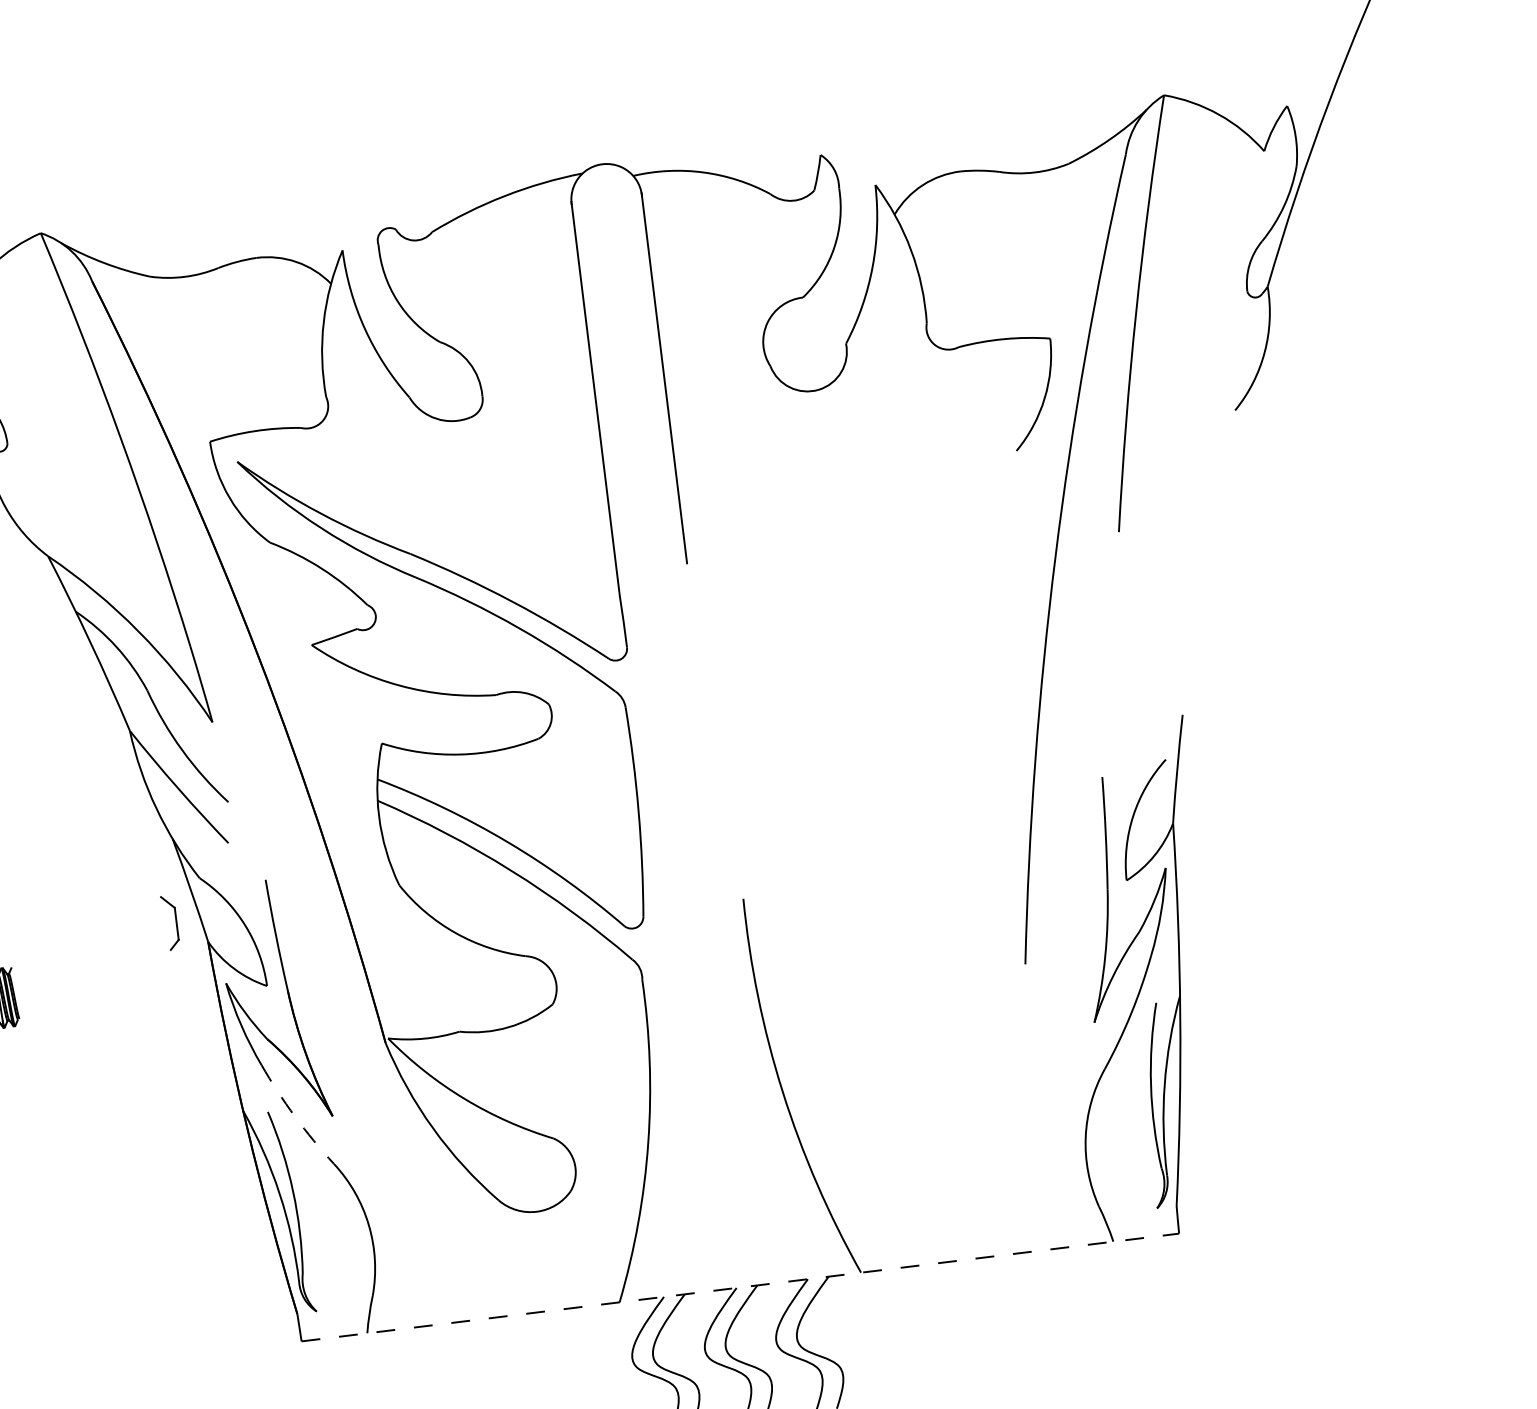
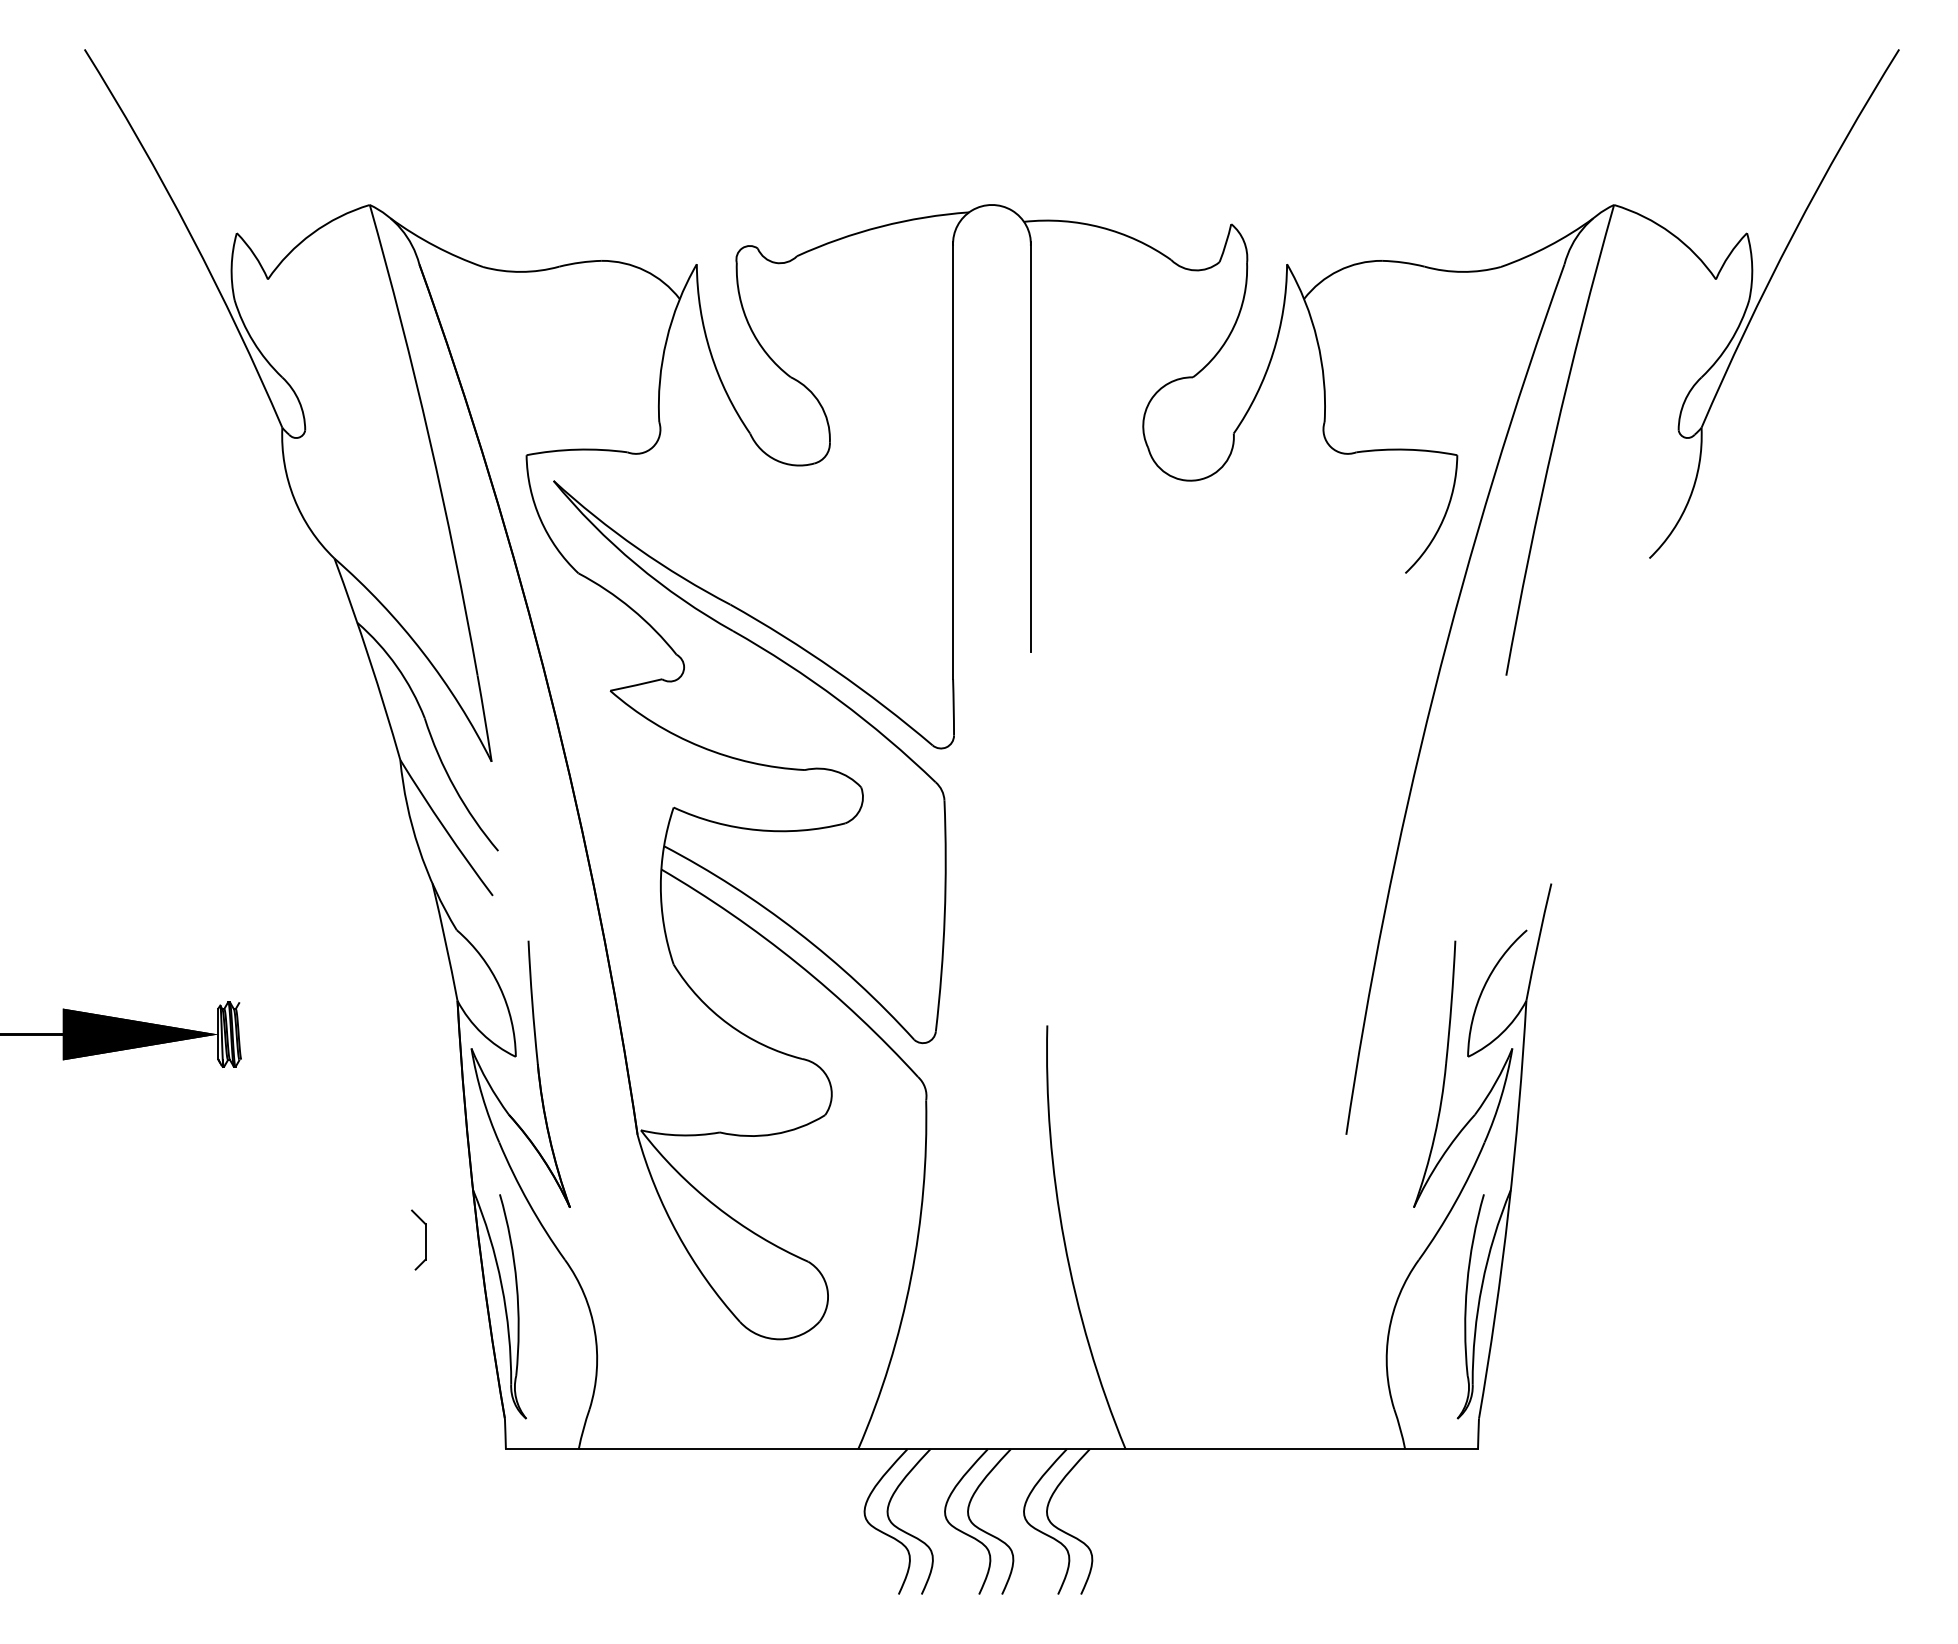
part: (176, 921) -> (425, 1239), moved
arc: (294, 1117) -> (528, 1203), dashed -> solid
line: (740, 1287) -> (992, 1449), dashed -> solid

